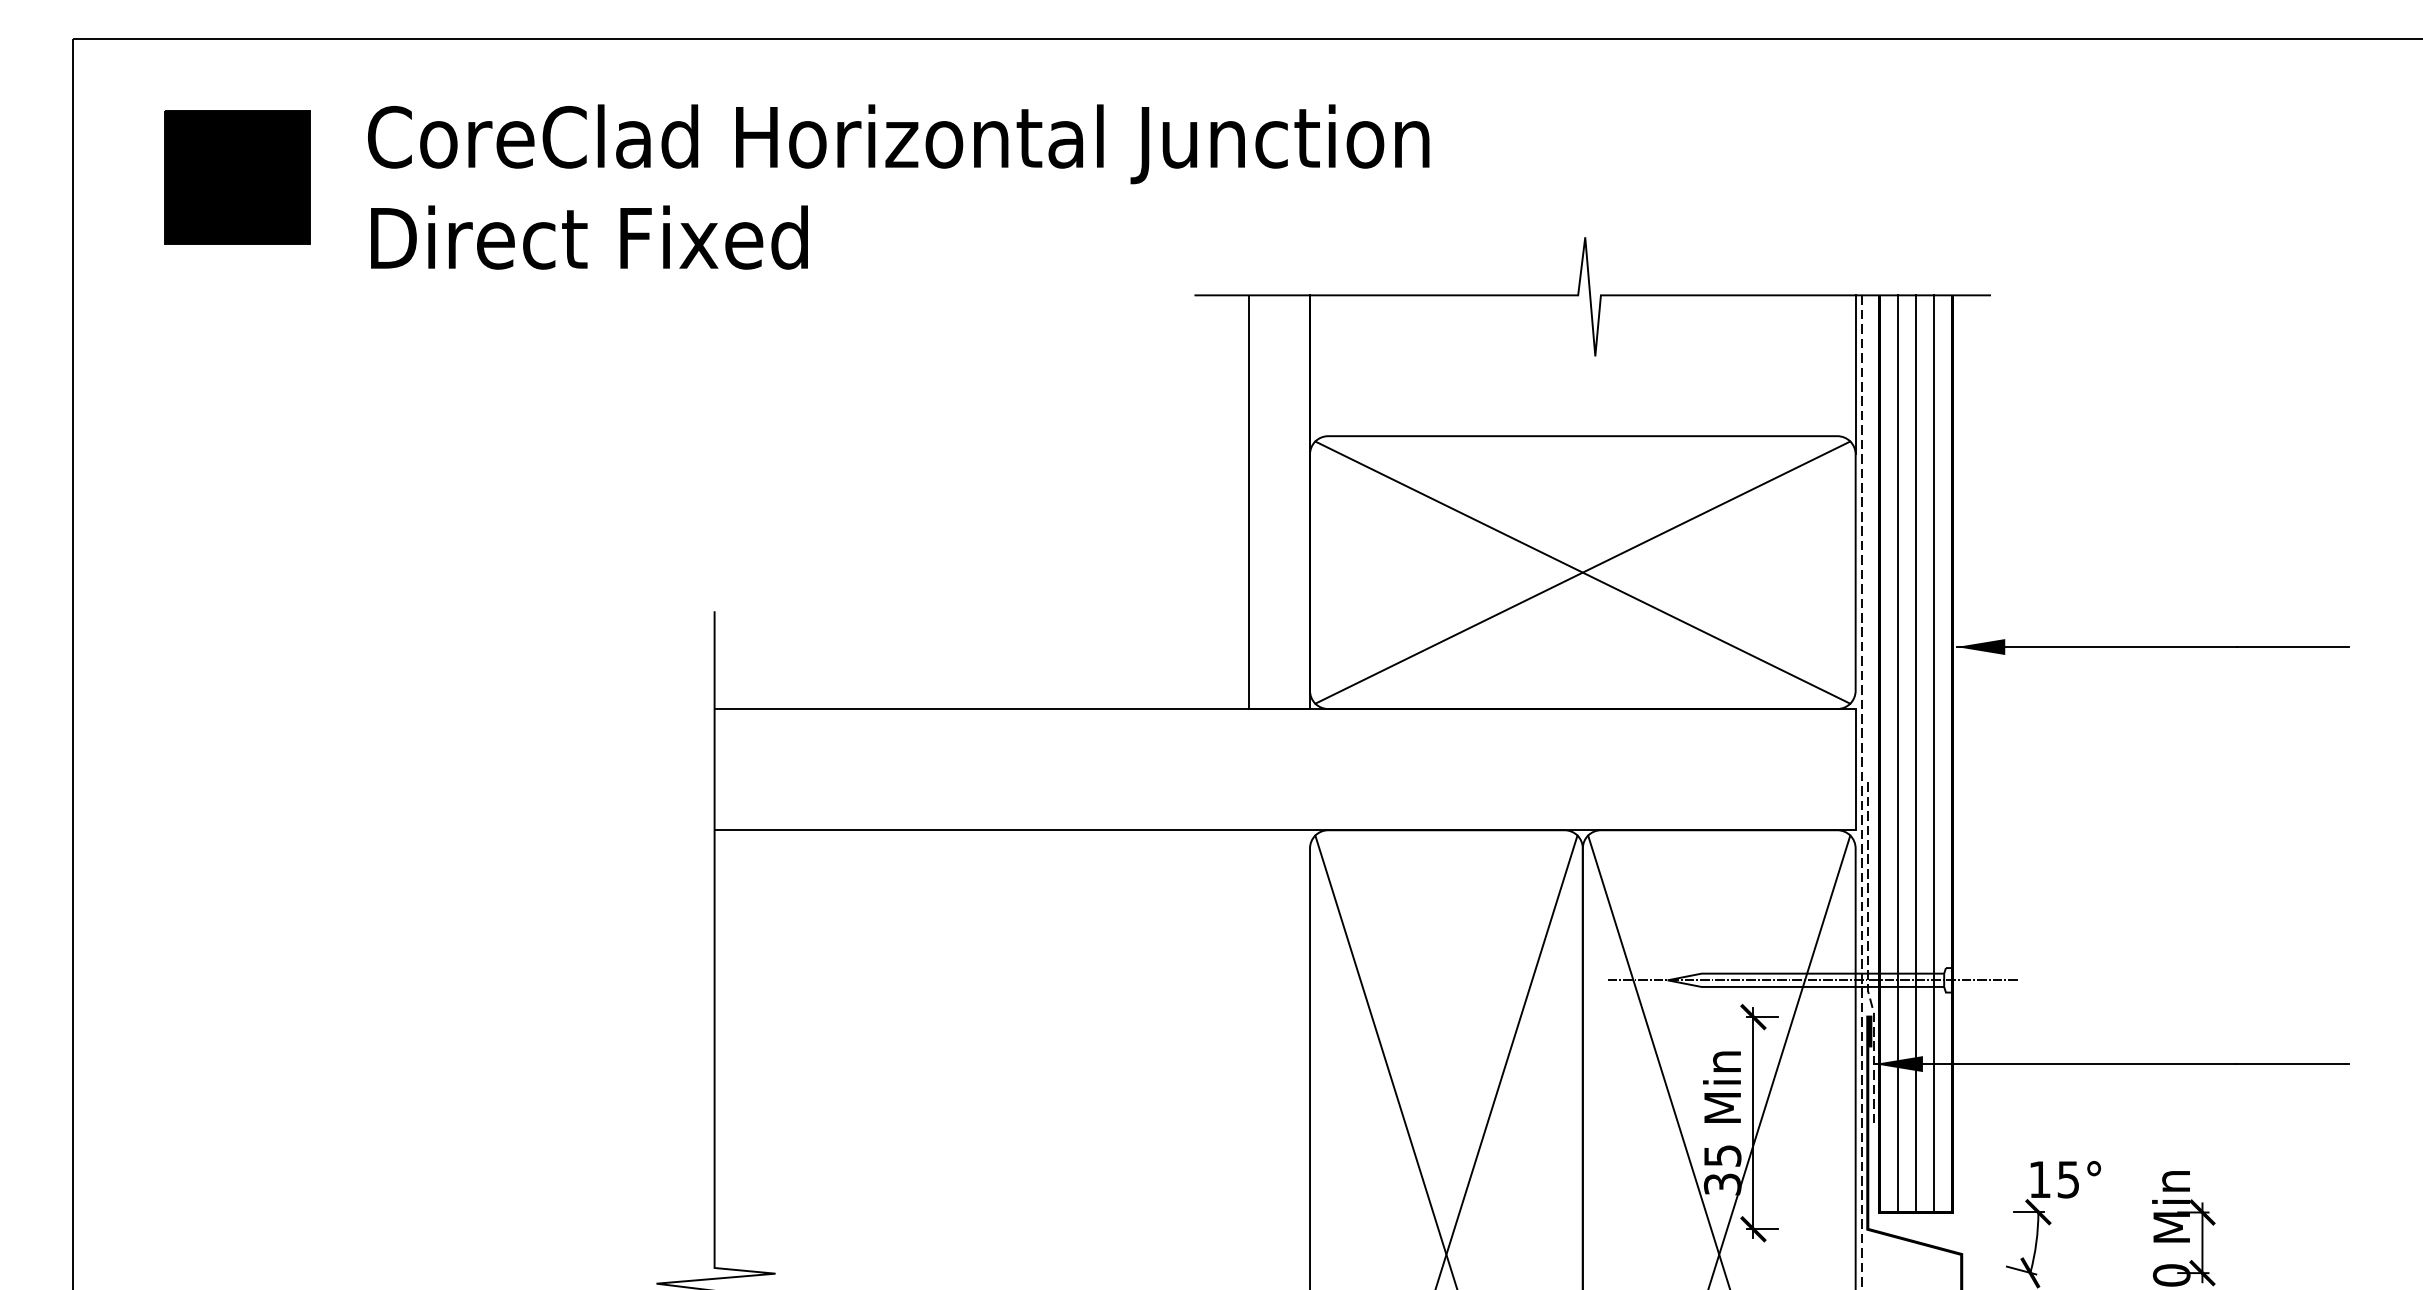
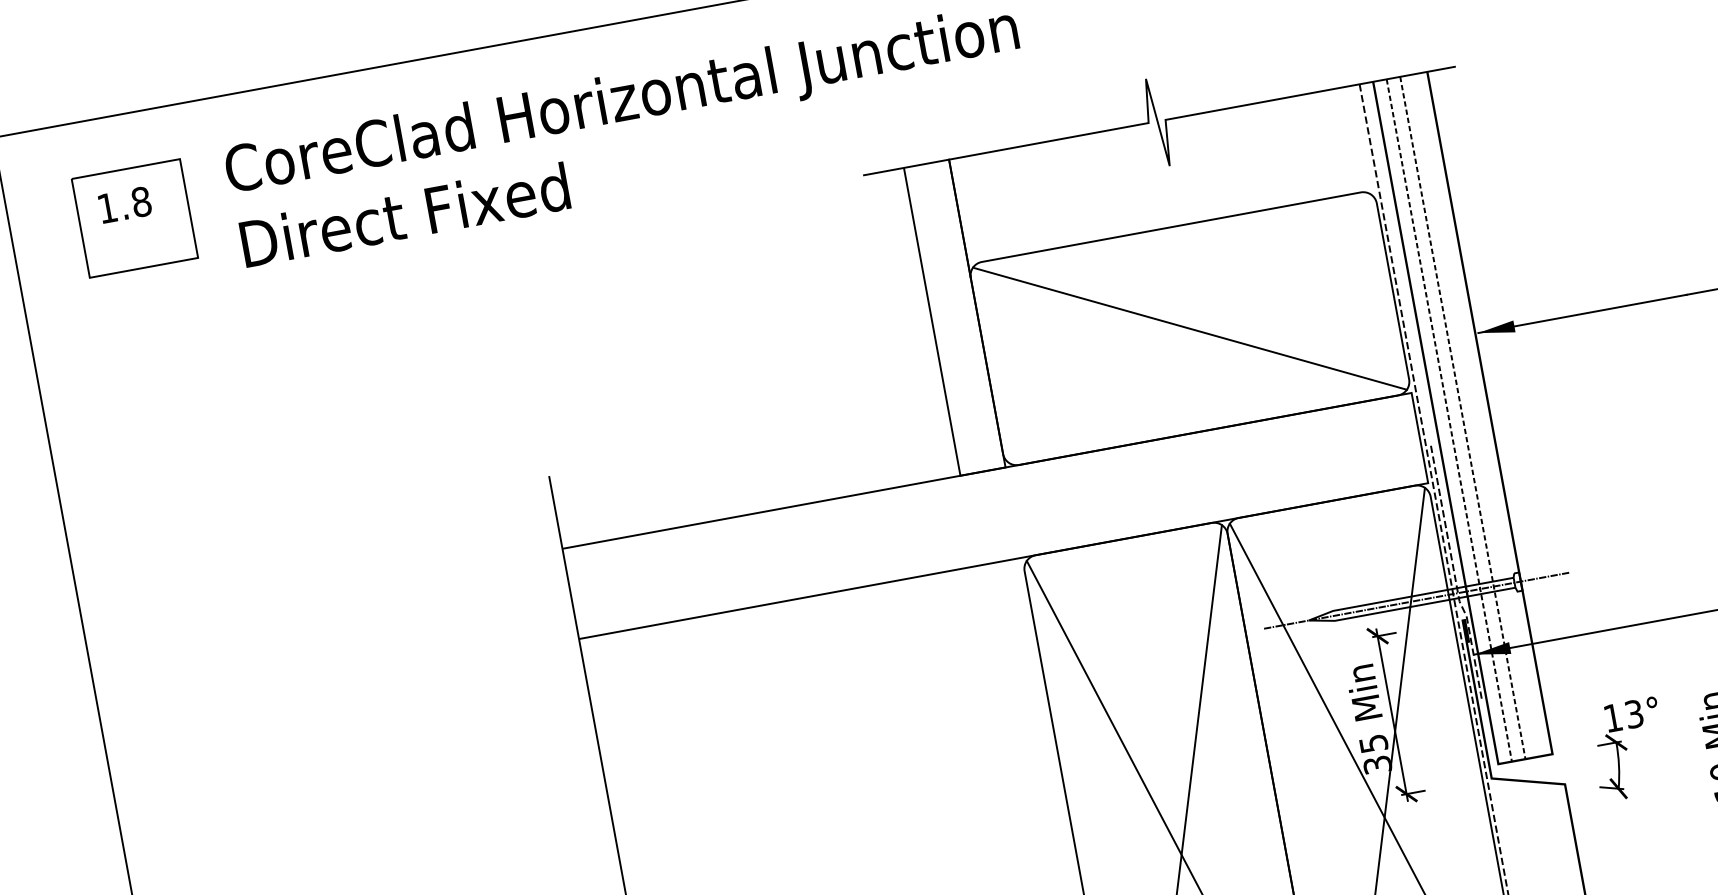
fill: (237, 177) -> (134, 218), removed
line: (1855, 374) -> (1365, 144), removed
line: (1582, 572) -> (1189, 328), removed
line: (1934, 753) -> (1476, 415), removed
line: (1898, 754) -> (1449, 420), solid -> dashed
line: (1916, 754) -> (1463, 418), solid -> dashed
text: (2068, 1178) -> (1634, 713), 15° -> 13°

